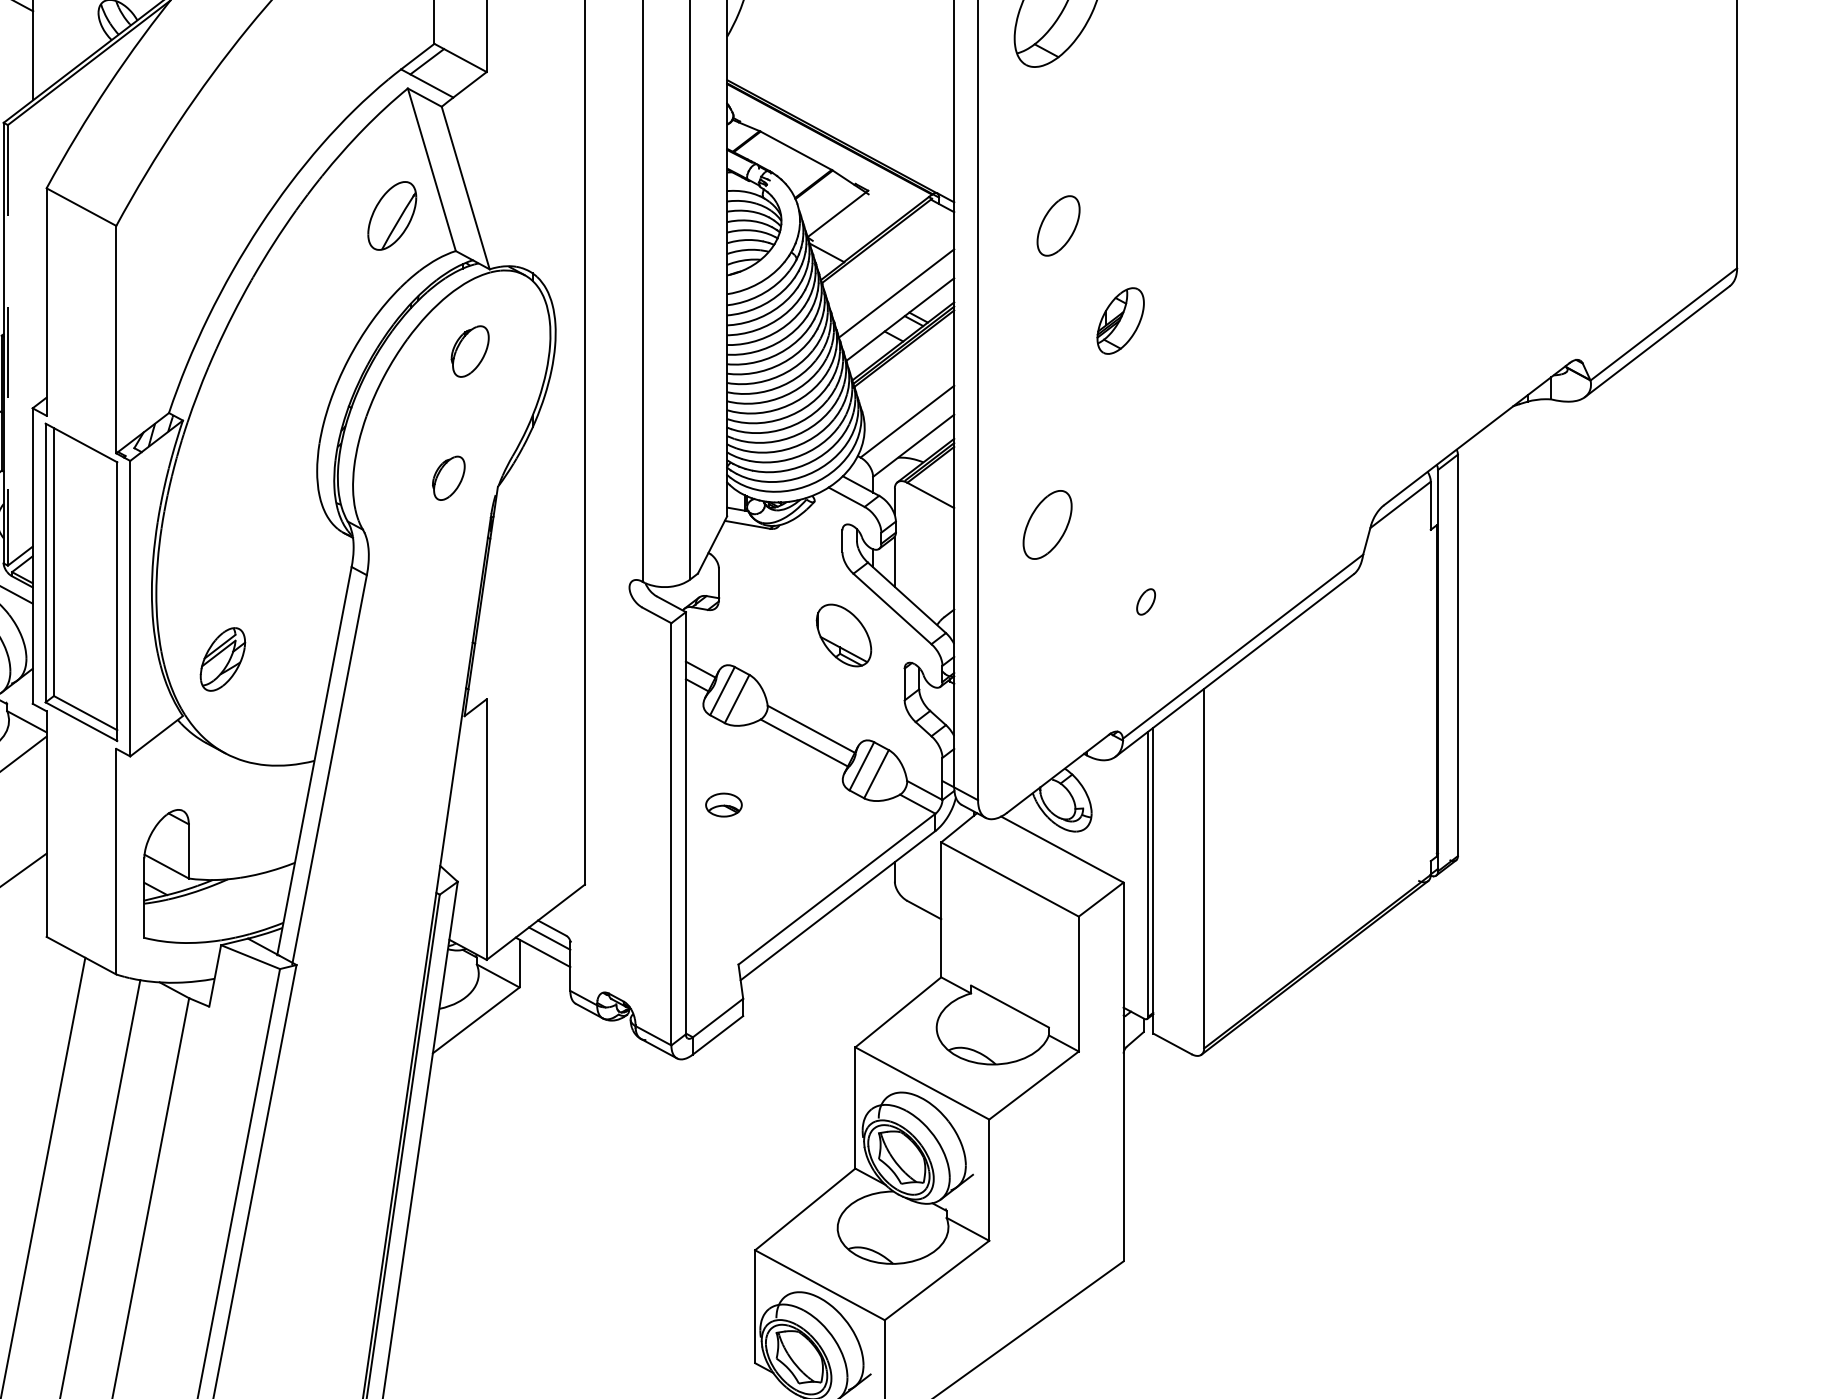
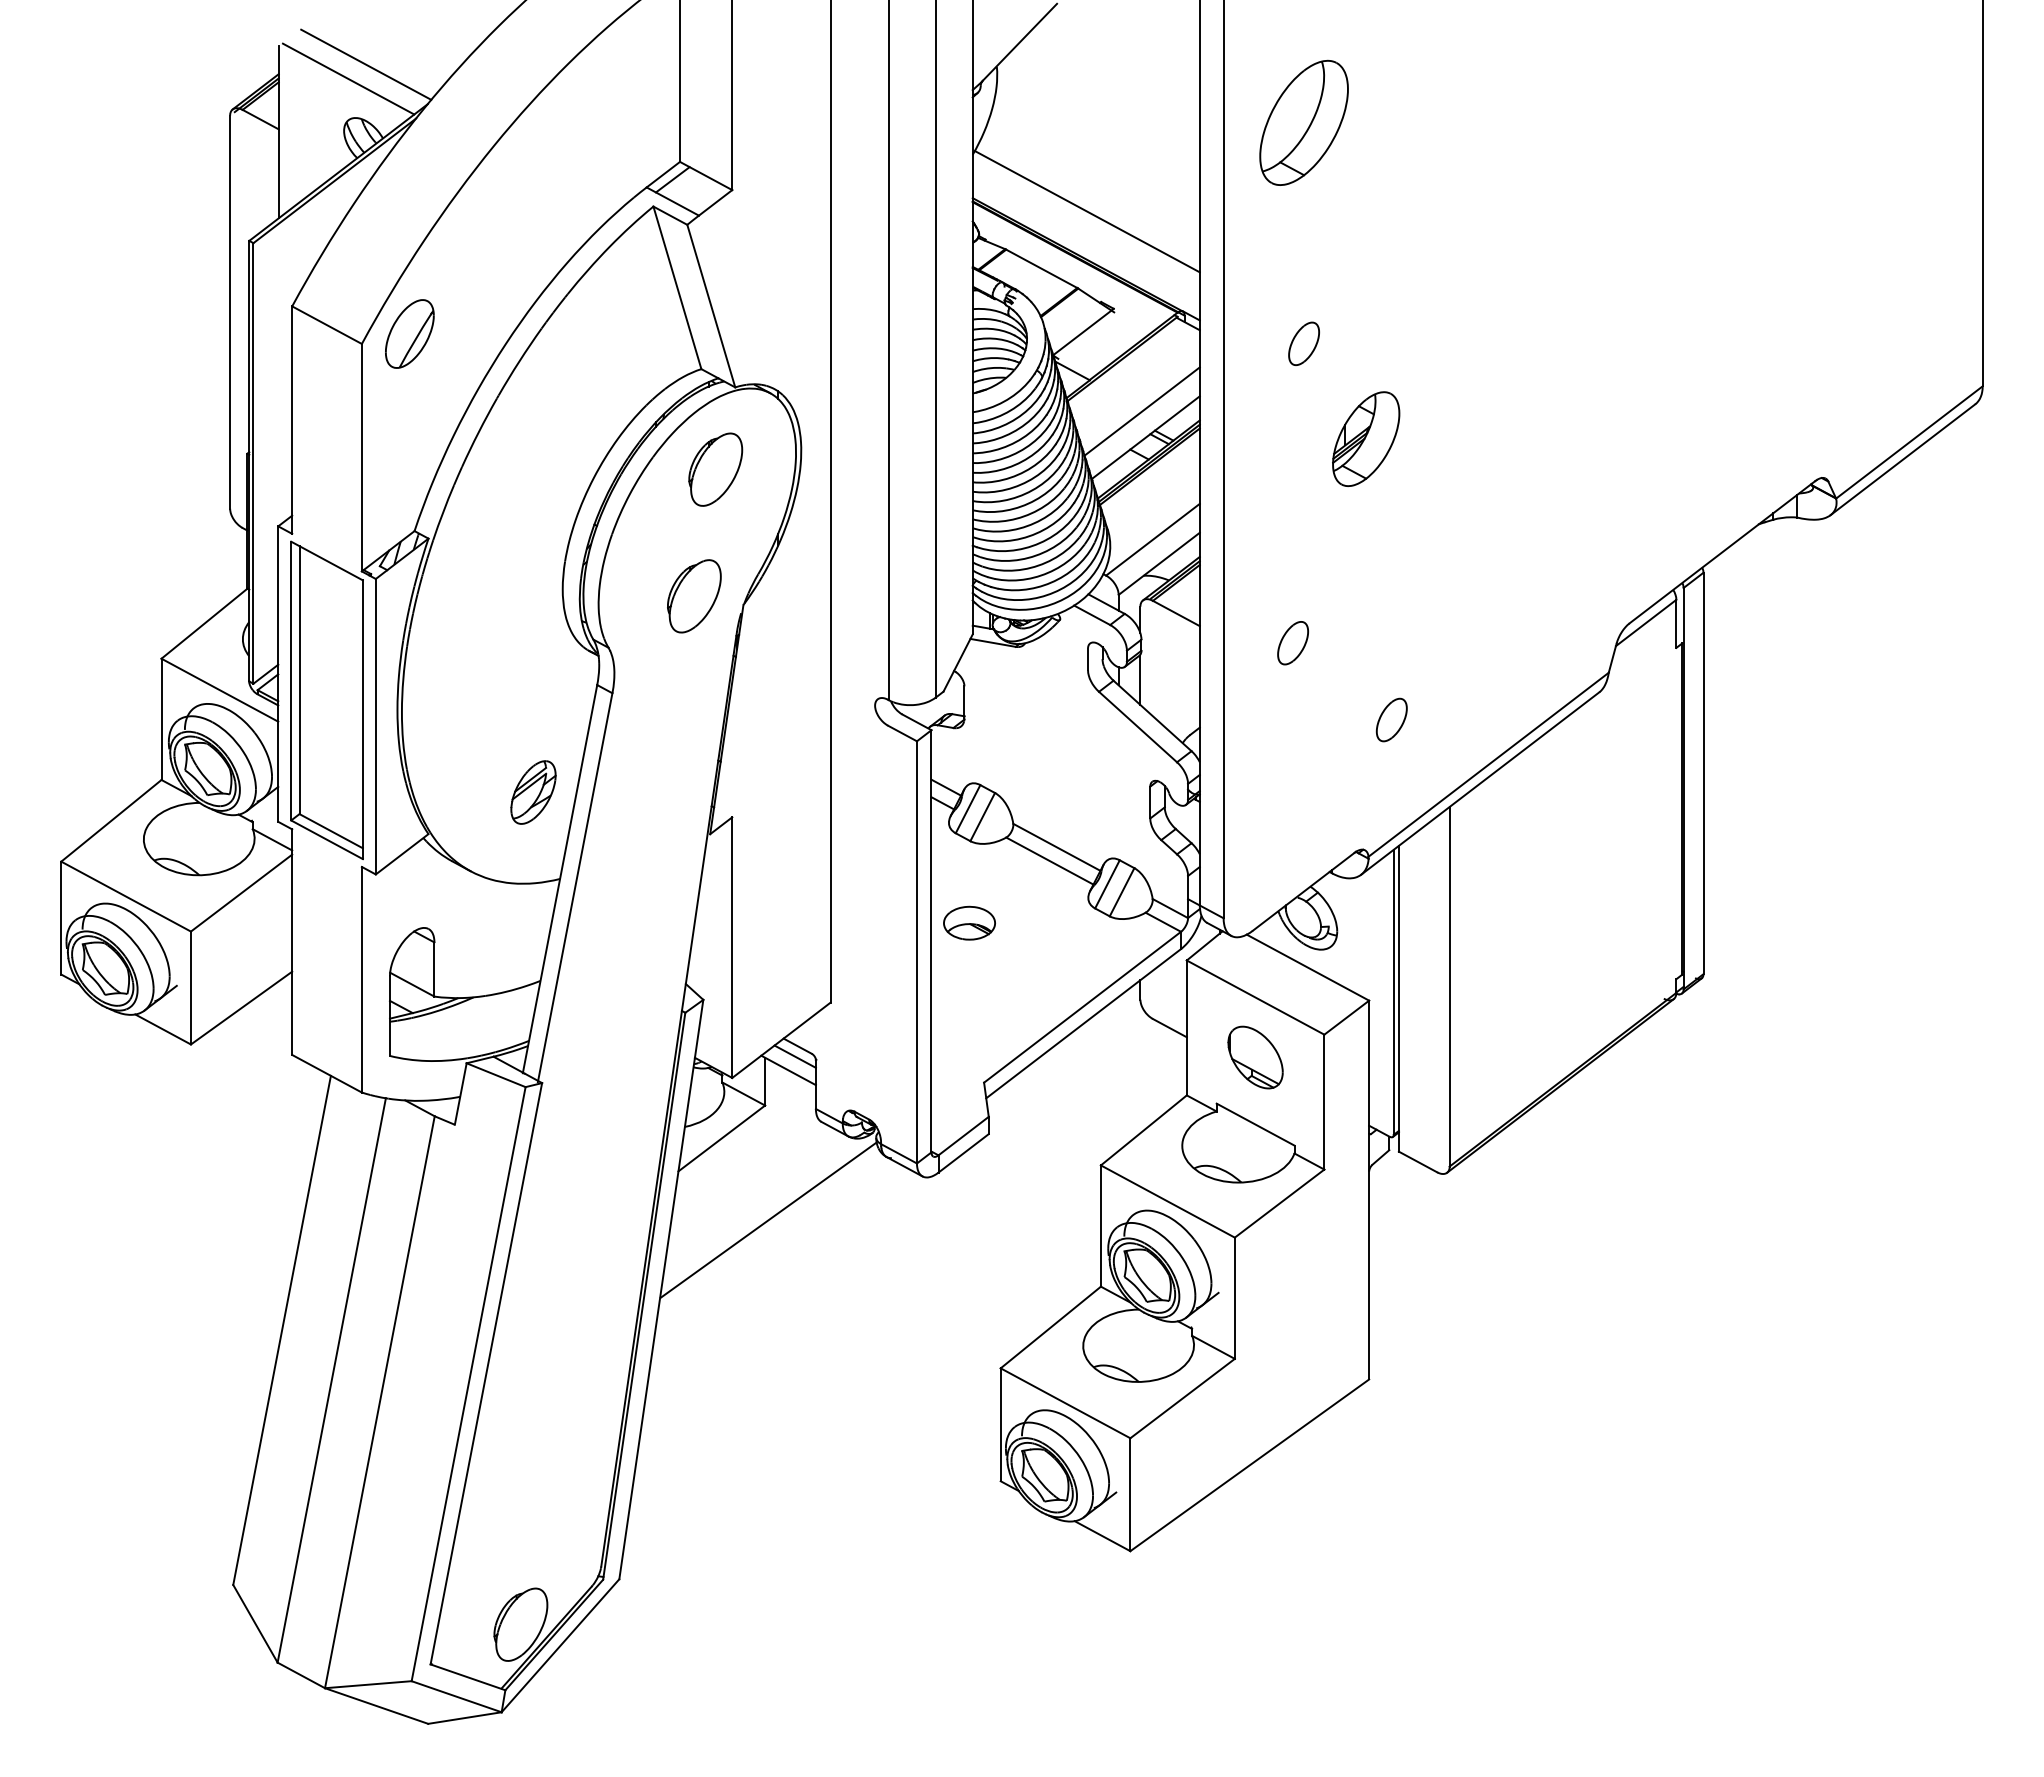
line: (840, 93) -> (1086, 211), added
part: (391, 215) -> (409, 333), moved
part: (1057, 225) -> (1303, 343), size x0.71
part: (1120, 320) -> (1366, 438), size x1.43
line: (7, 345) -> (253, 463), dashed -> solid
part: (469, 351) -> (715, 469), size x1.43
part: (448, 478) -> (694, 596), size x1.67
part: (1046, 525) -> (1292, 643), size x0.62
part: (1145, 601) -> (1391, 719), size x1.67
part: (843, 635) -> (1255, 1057), moved
part: (222, 659) -> (533, 792), moved
part: (723, 804) -> (969, 922), size x1.43
line: (522, 1101) -> (768, 1219), added

